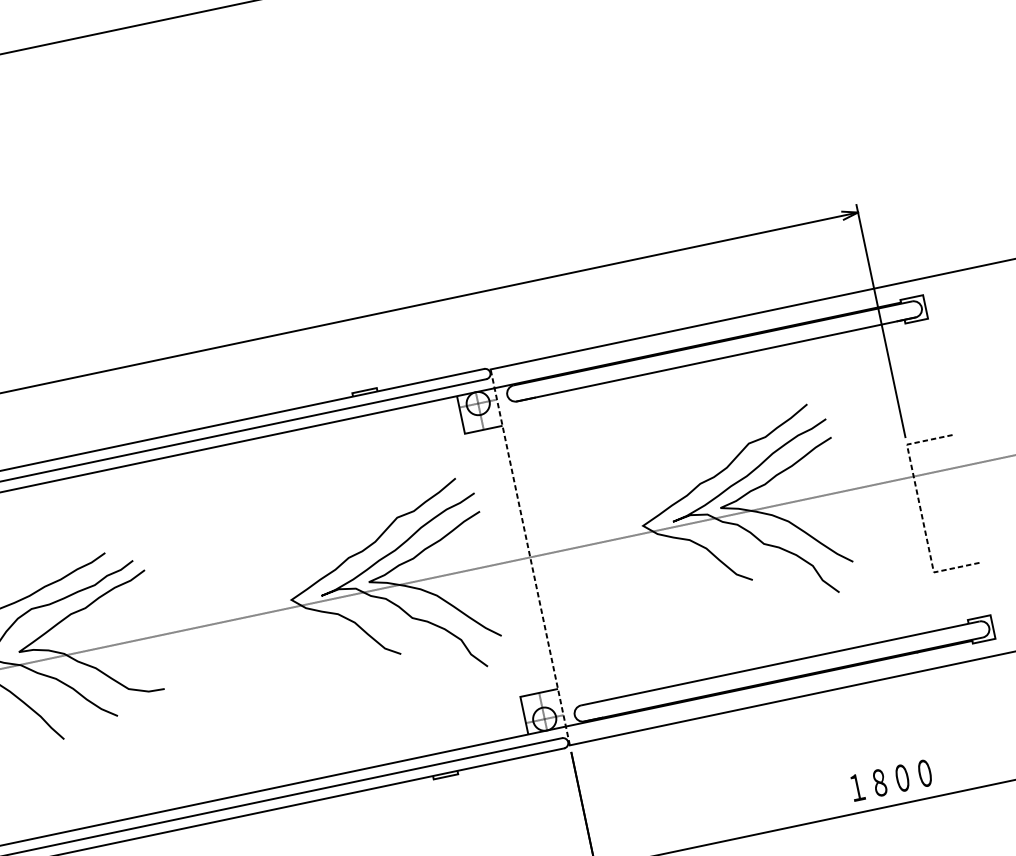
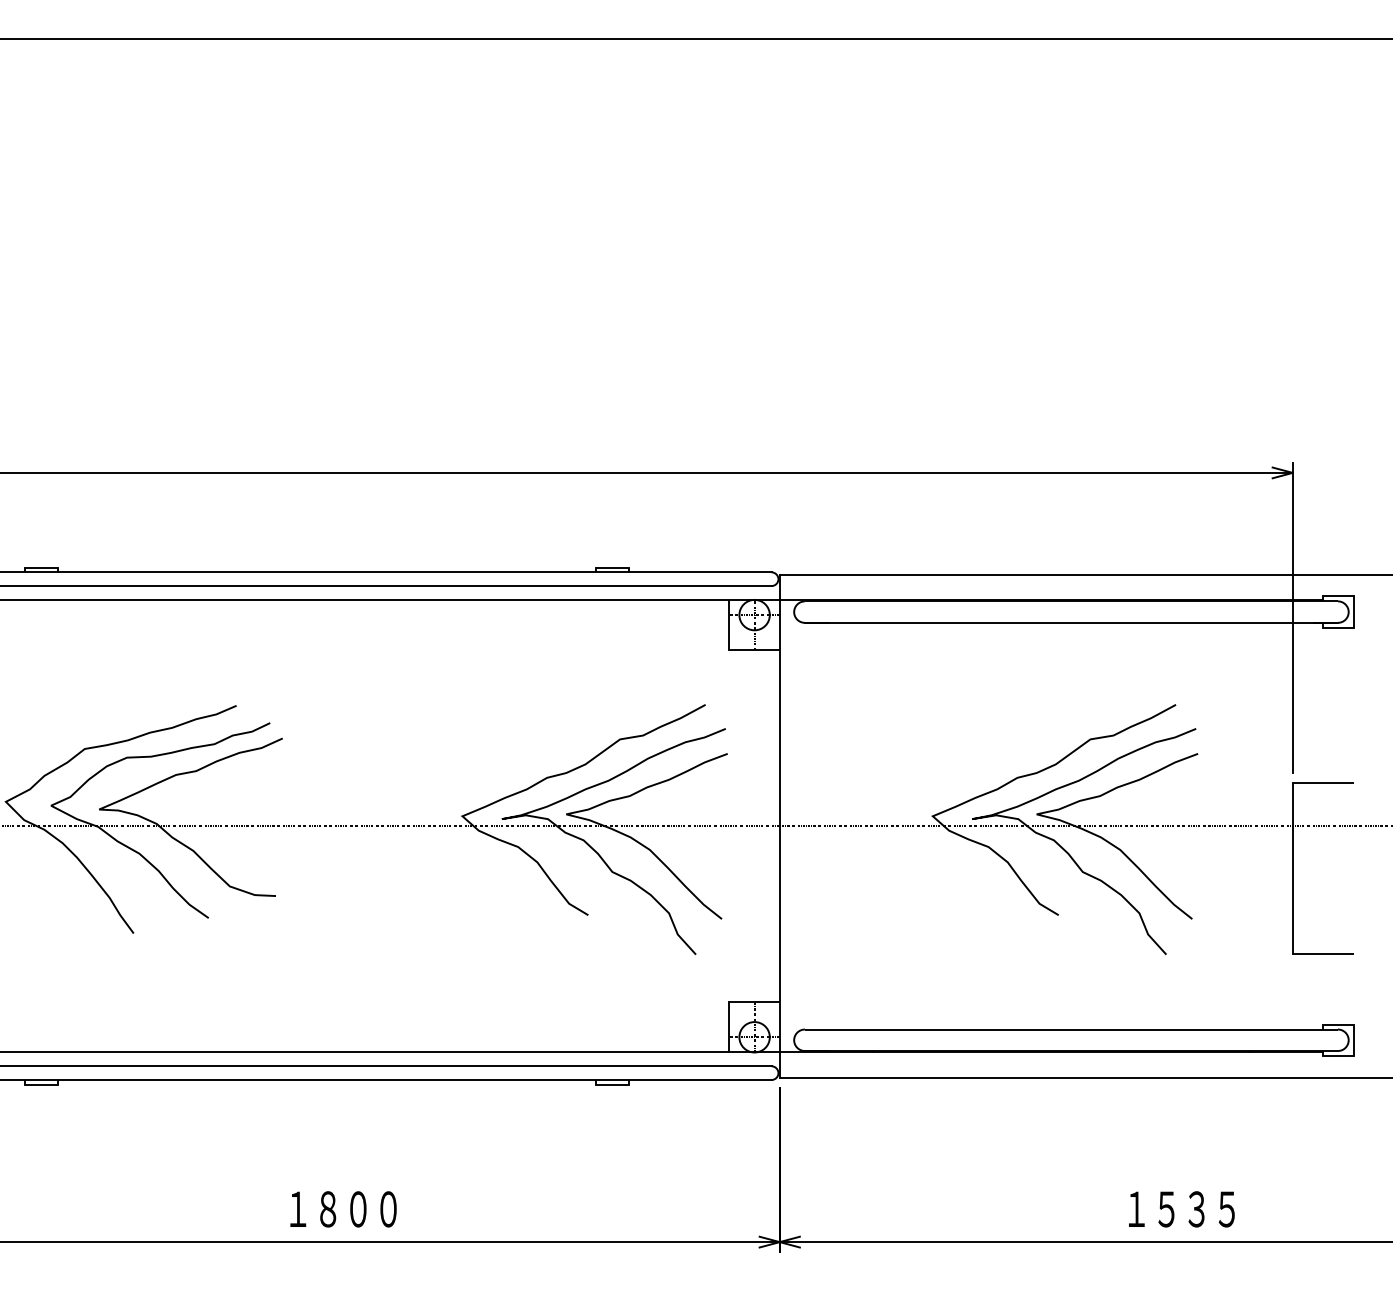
line: (920, 508) -> (1292, 868), dashed -> solid
line: (529, 556) -> (779, 825), dashed -> solid
text: (902, 778) -> (1196, 1209), １８００ -> １５３５

